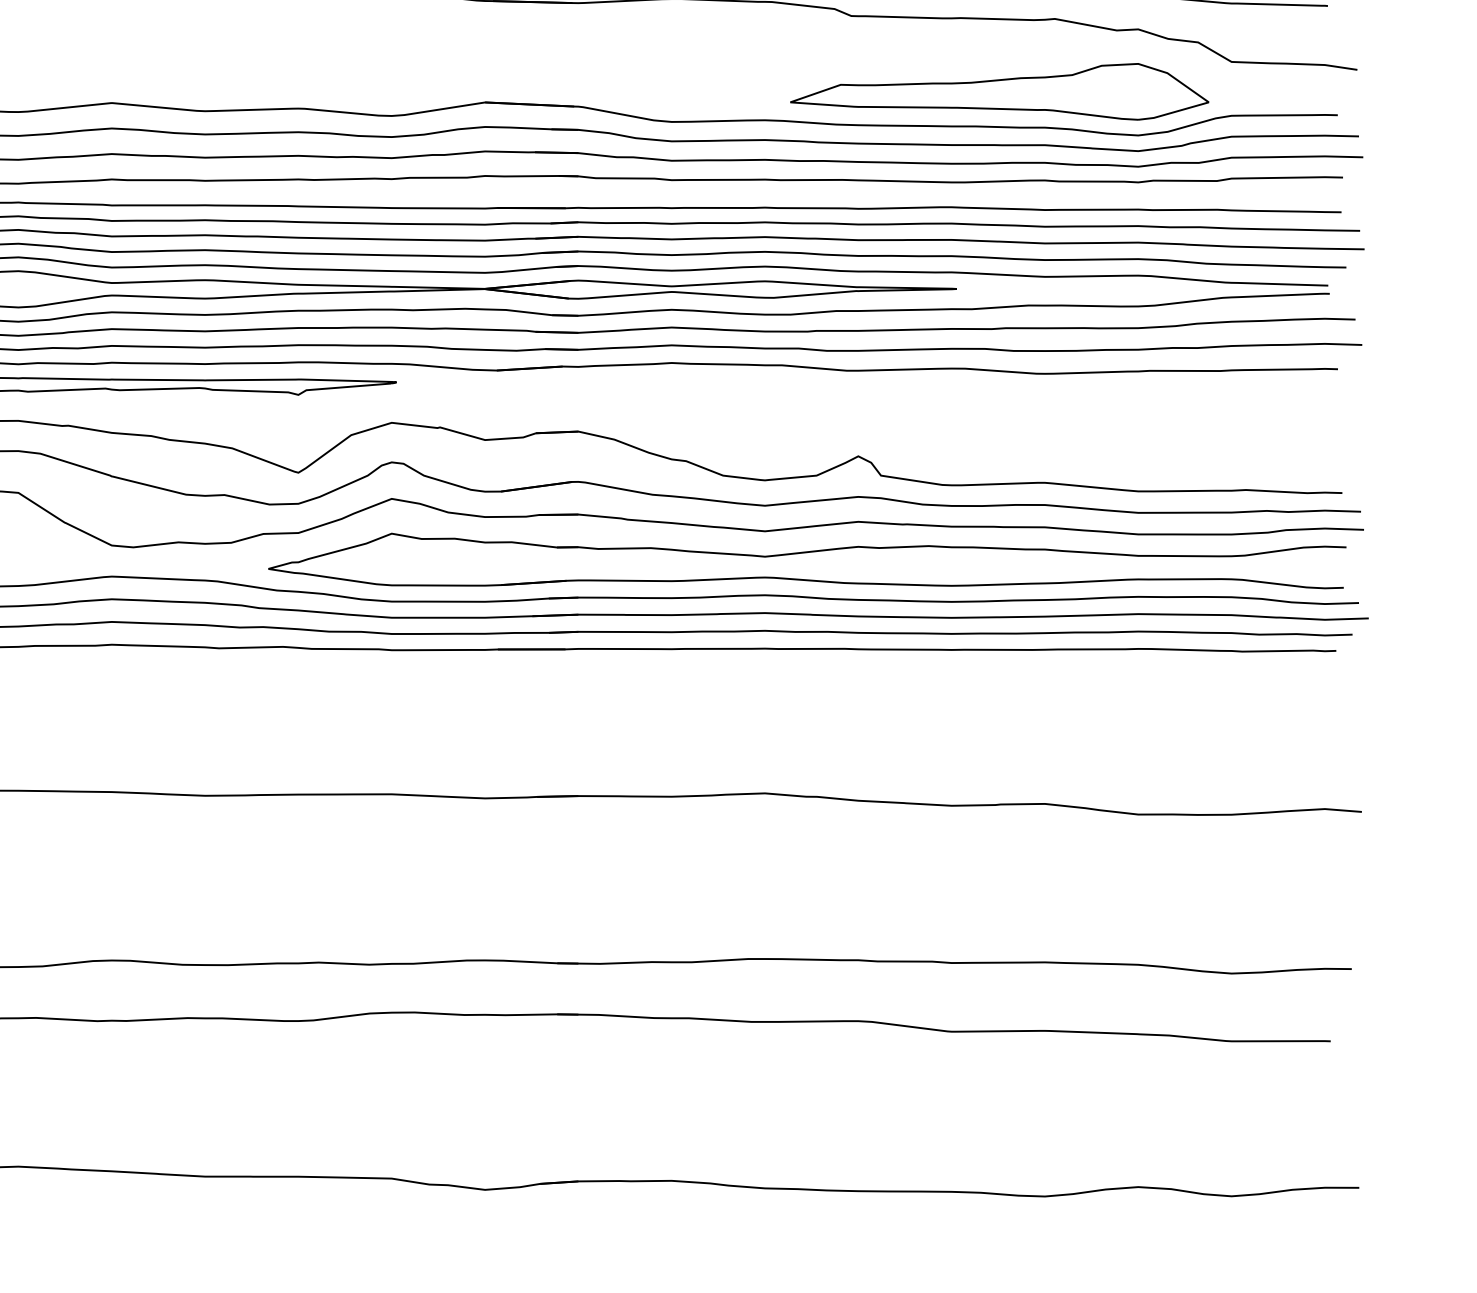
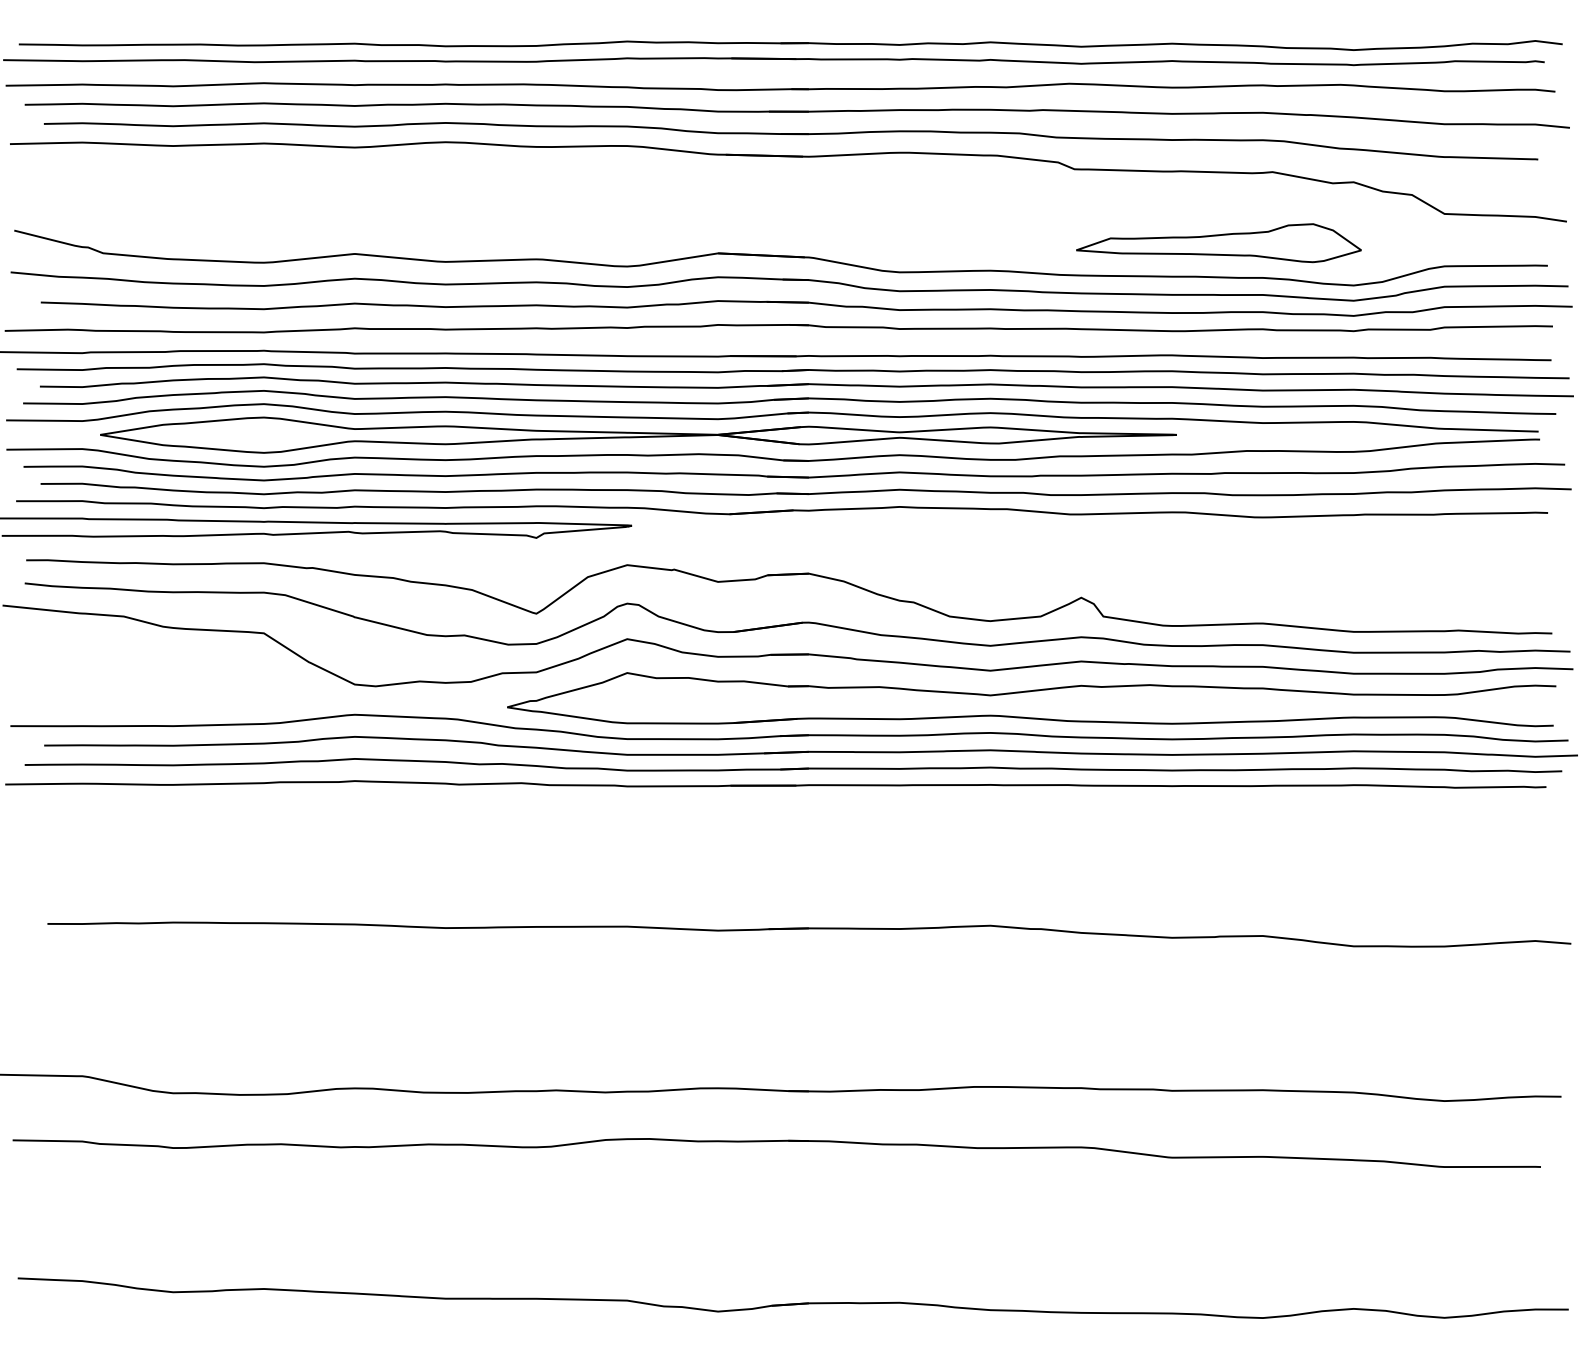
part: (999, 92) -> (1218, 243), size x0.7

